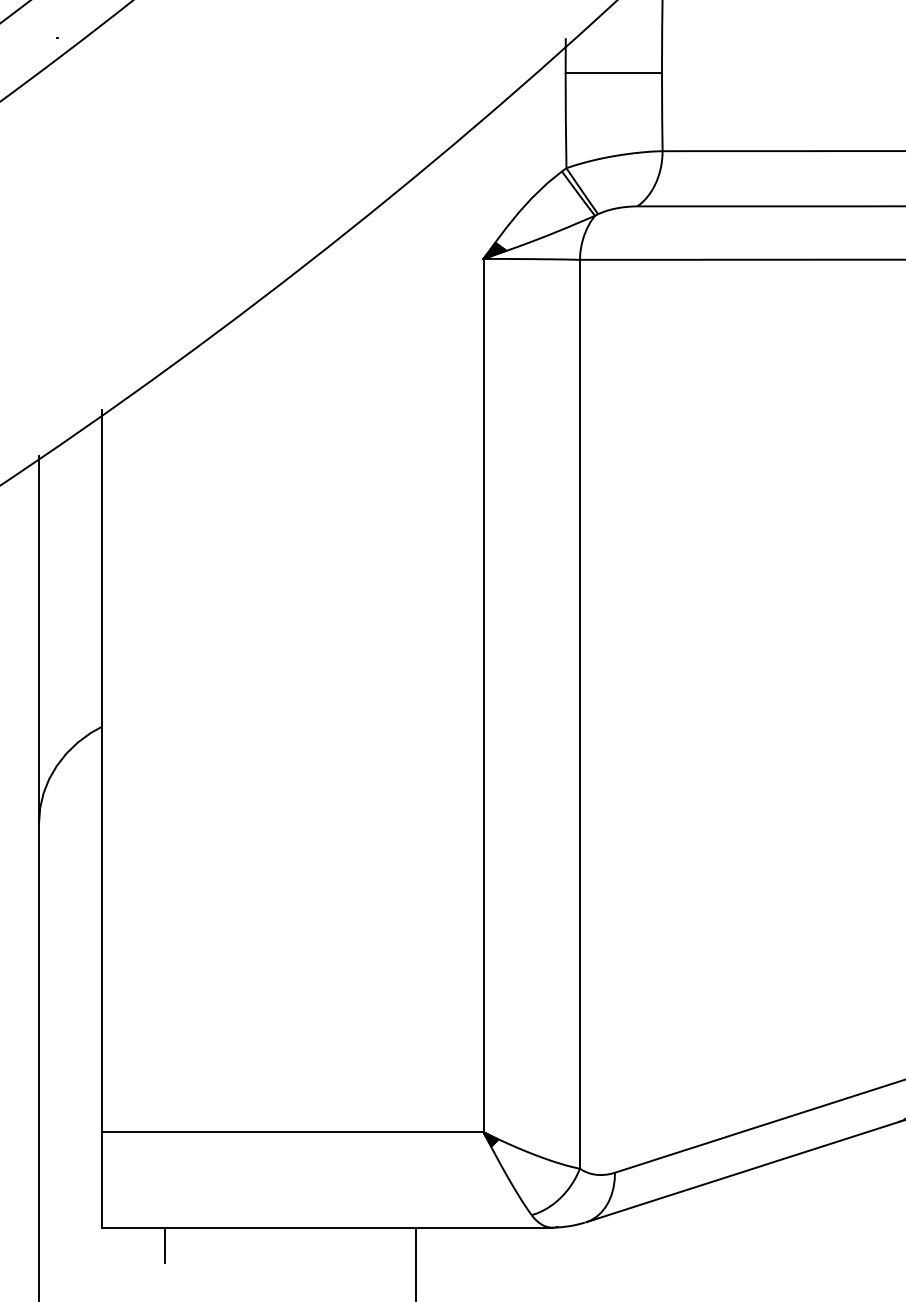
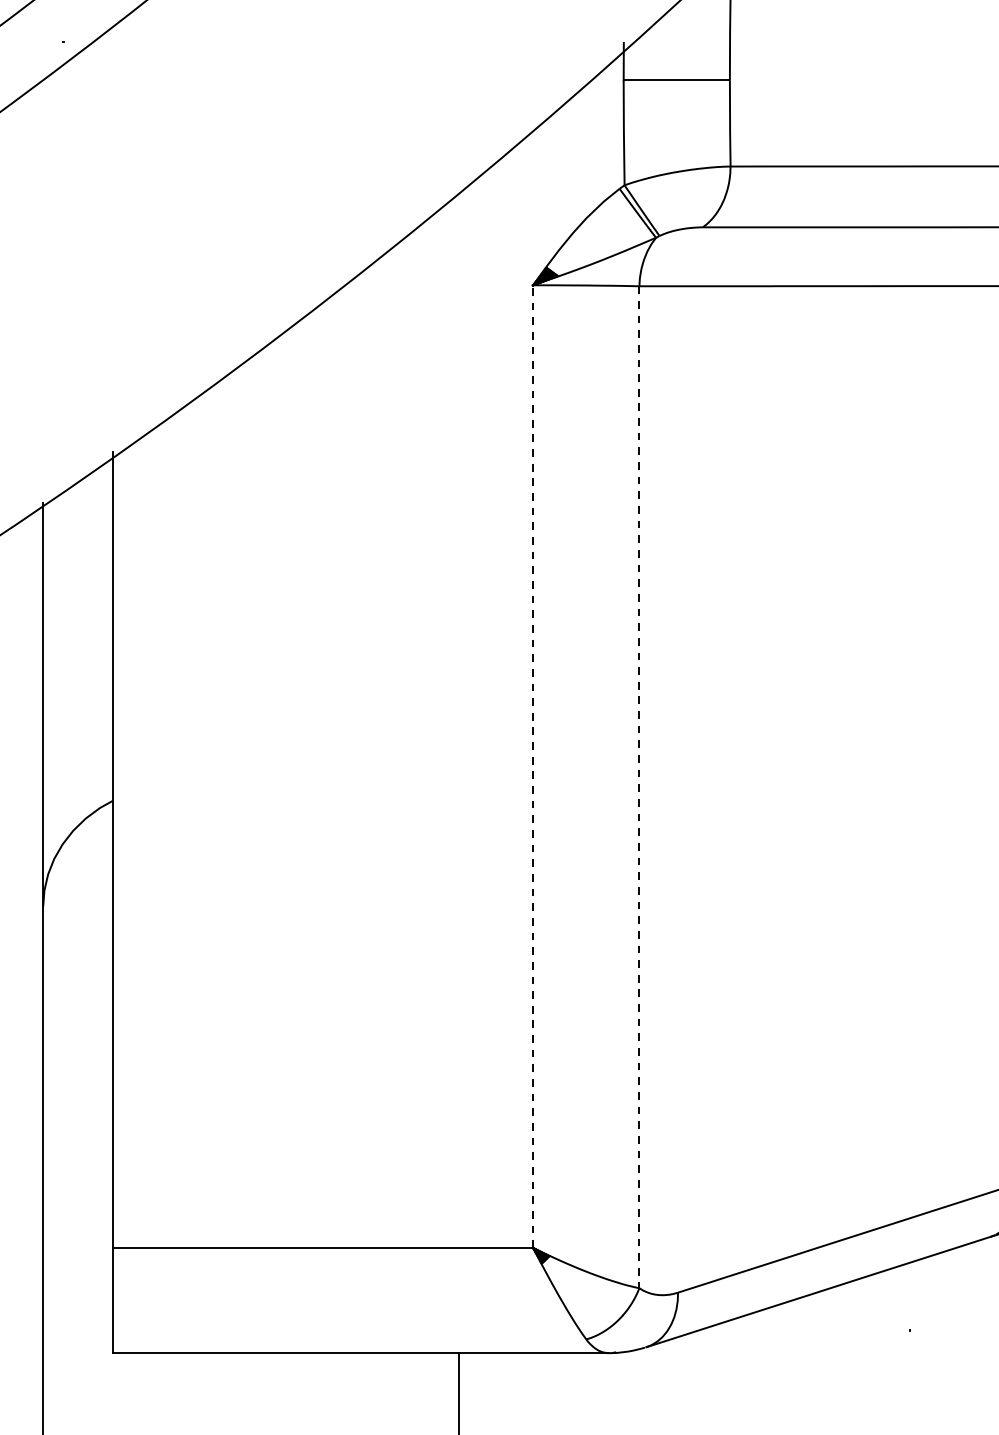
line: (483, 695) -> (533, 766), solid -> dashed
line: (579, 714) -> (638, 787), solid -> dashed
line: (164, 1244) -> (181, 1371), removed

